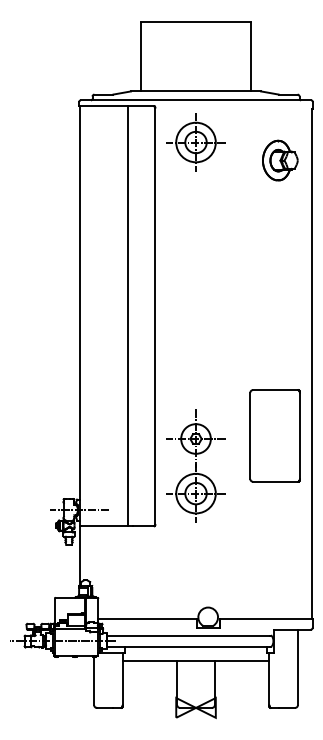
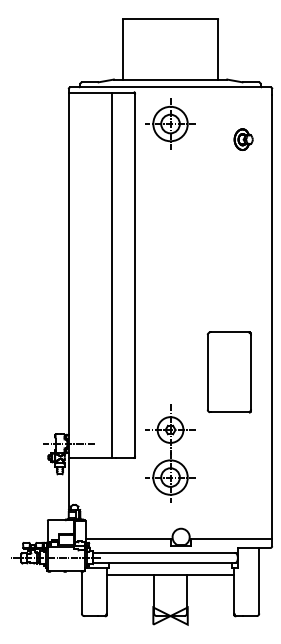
part: (279, 160) -> (243, 139), size x0.6
part: (274, 436) -> (228, 372), moved
part: (195, 465) -> (170, 453), moved

